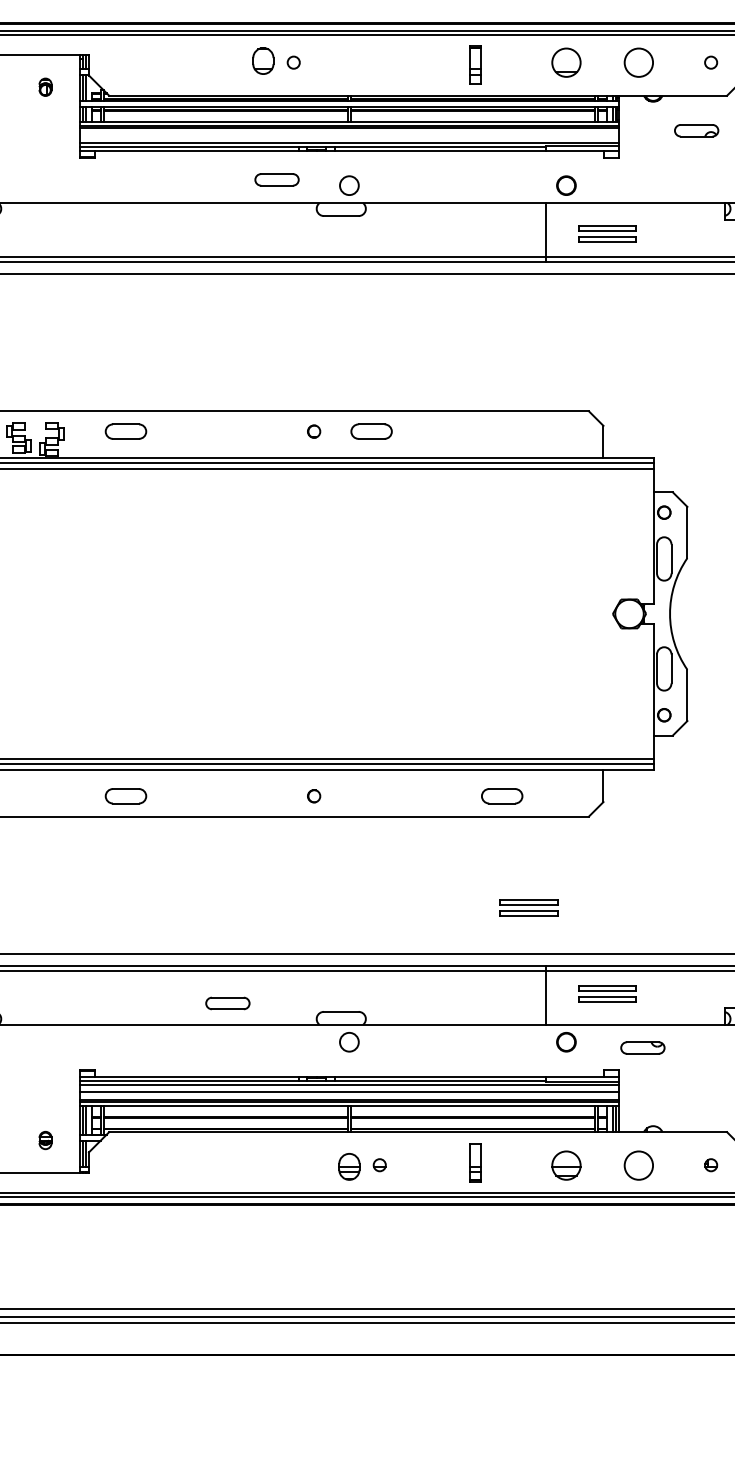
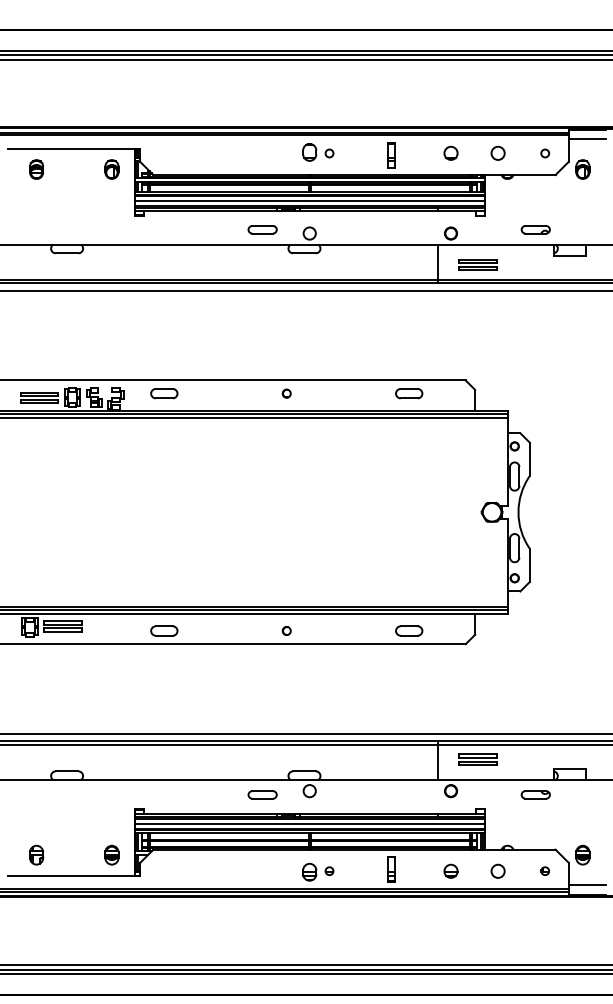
part: (276, 61) -> (318, 152), moved
circle: (565, 61) -> (450, 152), size x0.71
circle: (637, 61) -> (497, 152), size x0.71
part: (44, 87) -> (111, 169), size x1.67
part: (696, 130) -> (535, 229), moved
line: (349, 136) -> (309, 201), added
part: (372, 431) -> (409, 393), moved
part: (528, 907) -> (426, 703), removed
part: (227, 1002) -> (262, 794), moved
part: (642, 1047) -> (535, 794), moved
part: (44, 1139) -> (111, 854), size x1.67
part: (565, 1164) -> (450, 870), size x0.71
circle: (637, 1164) -> (497, 870), size x0.71

